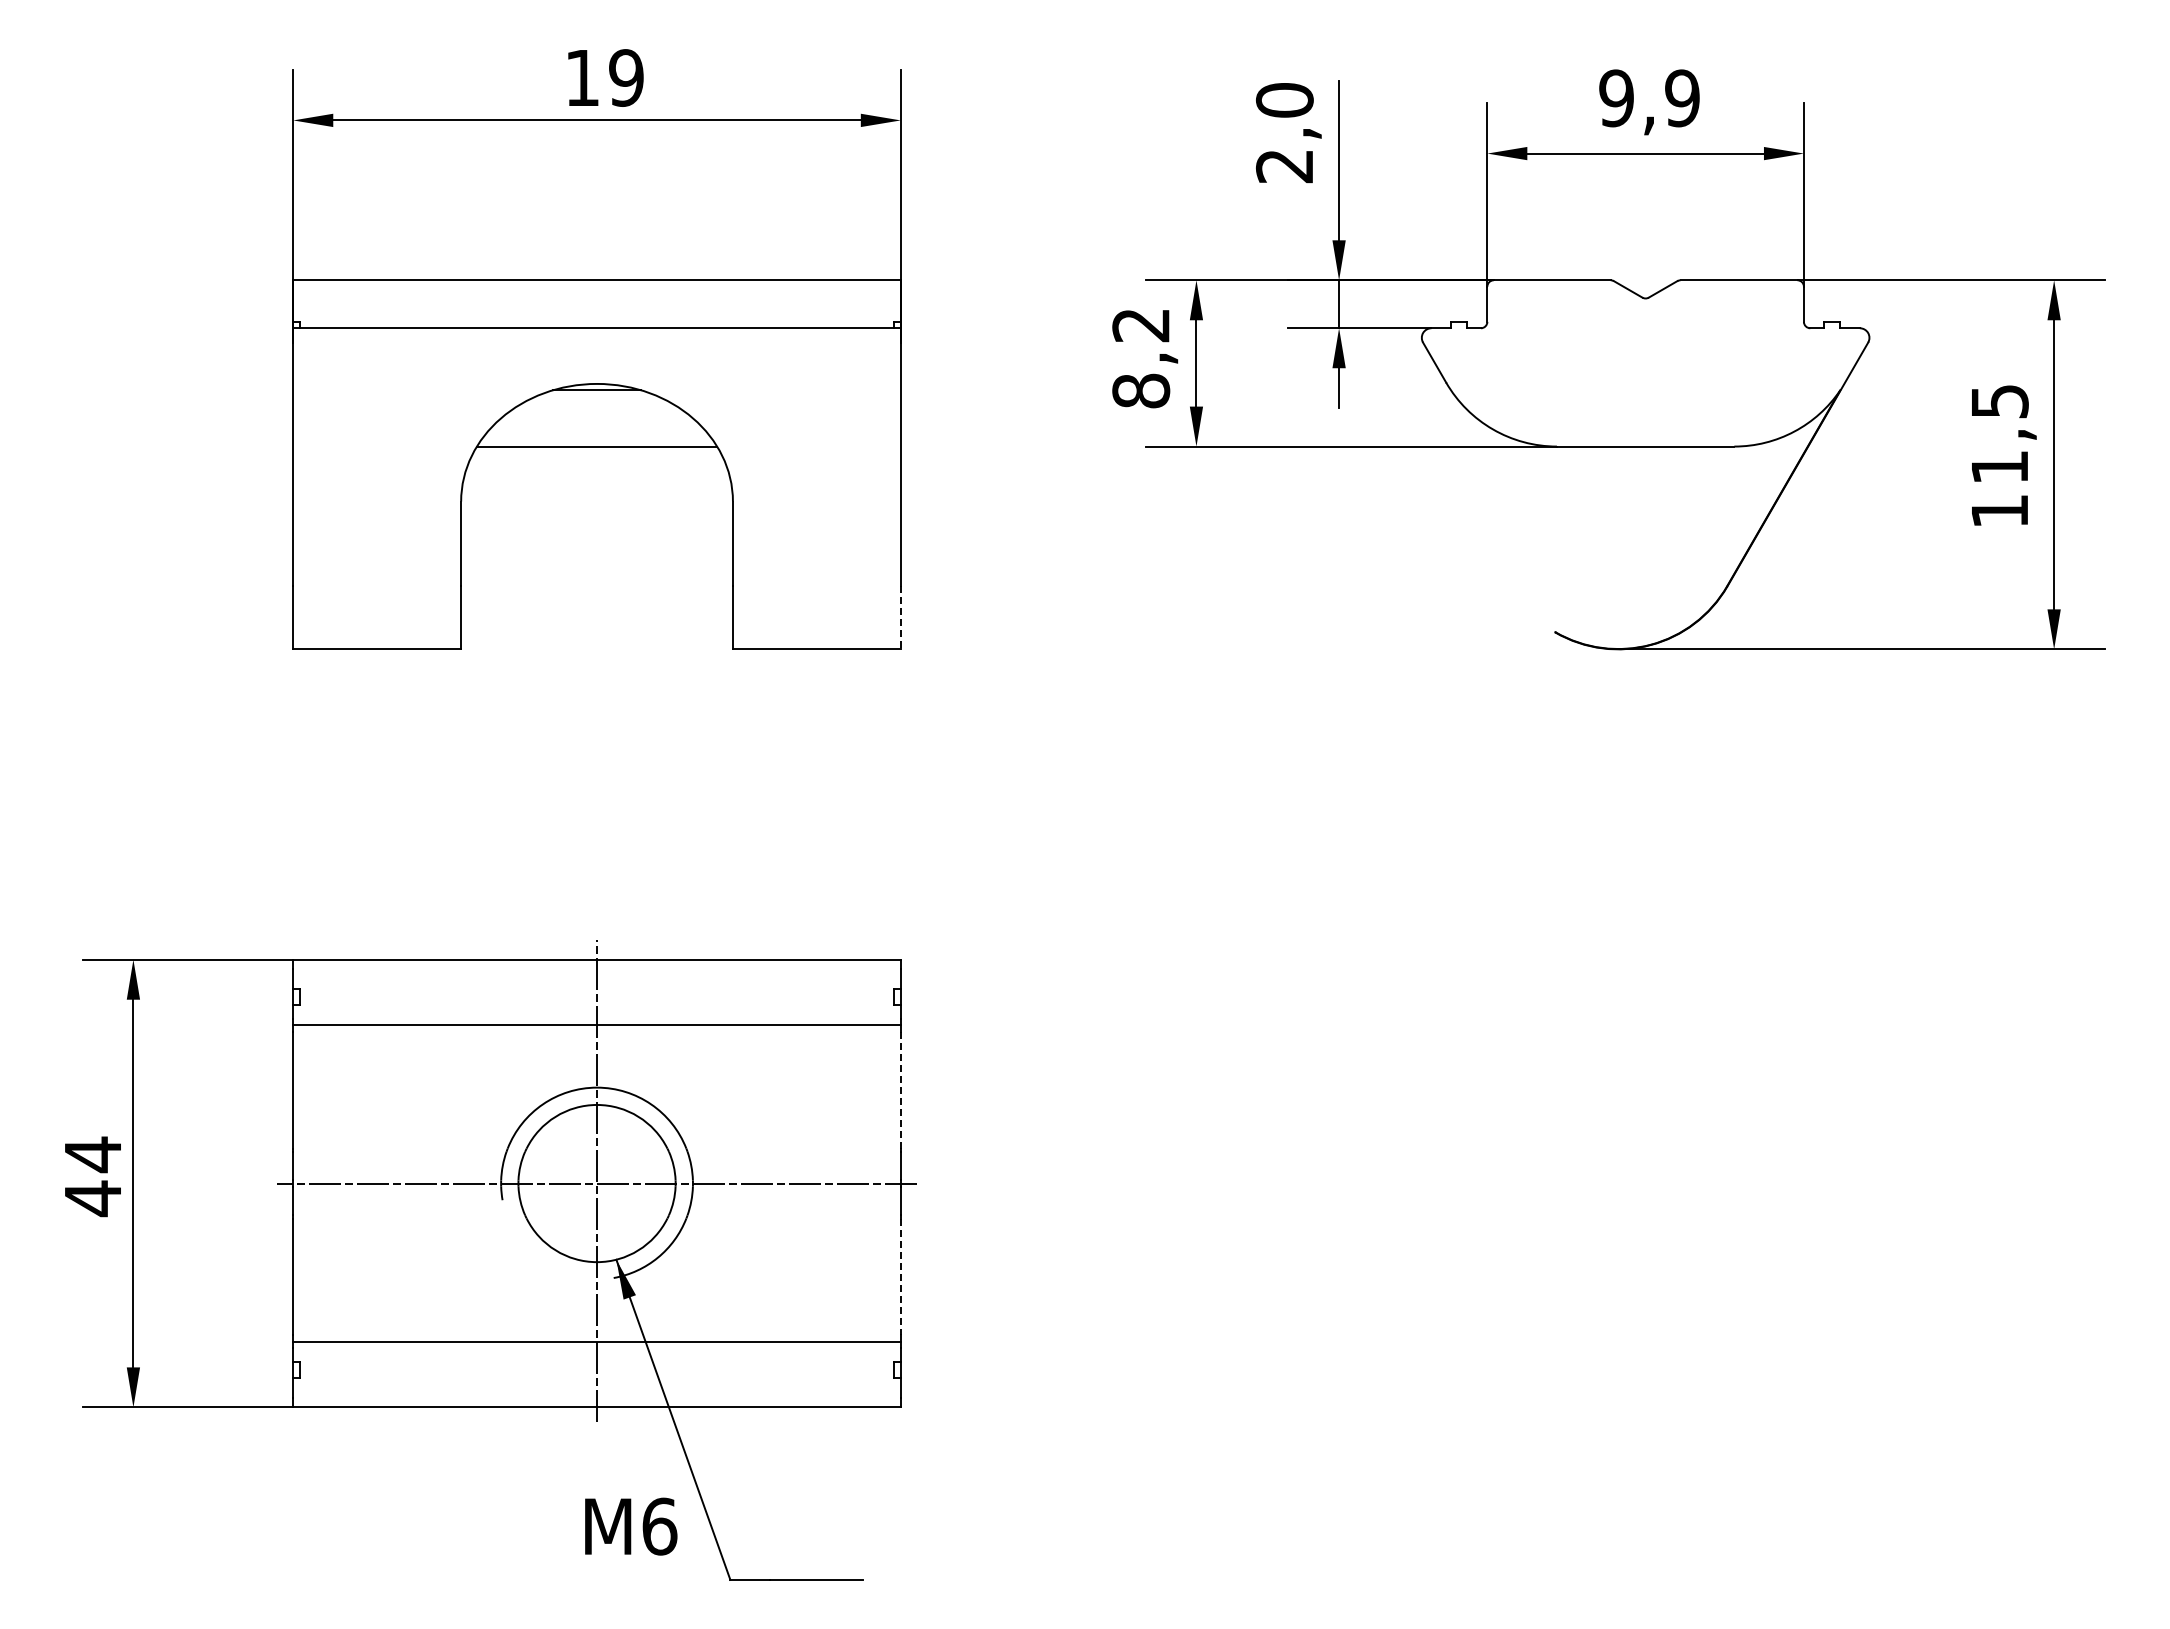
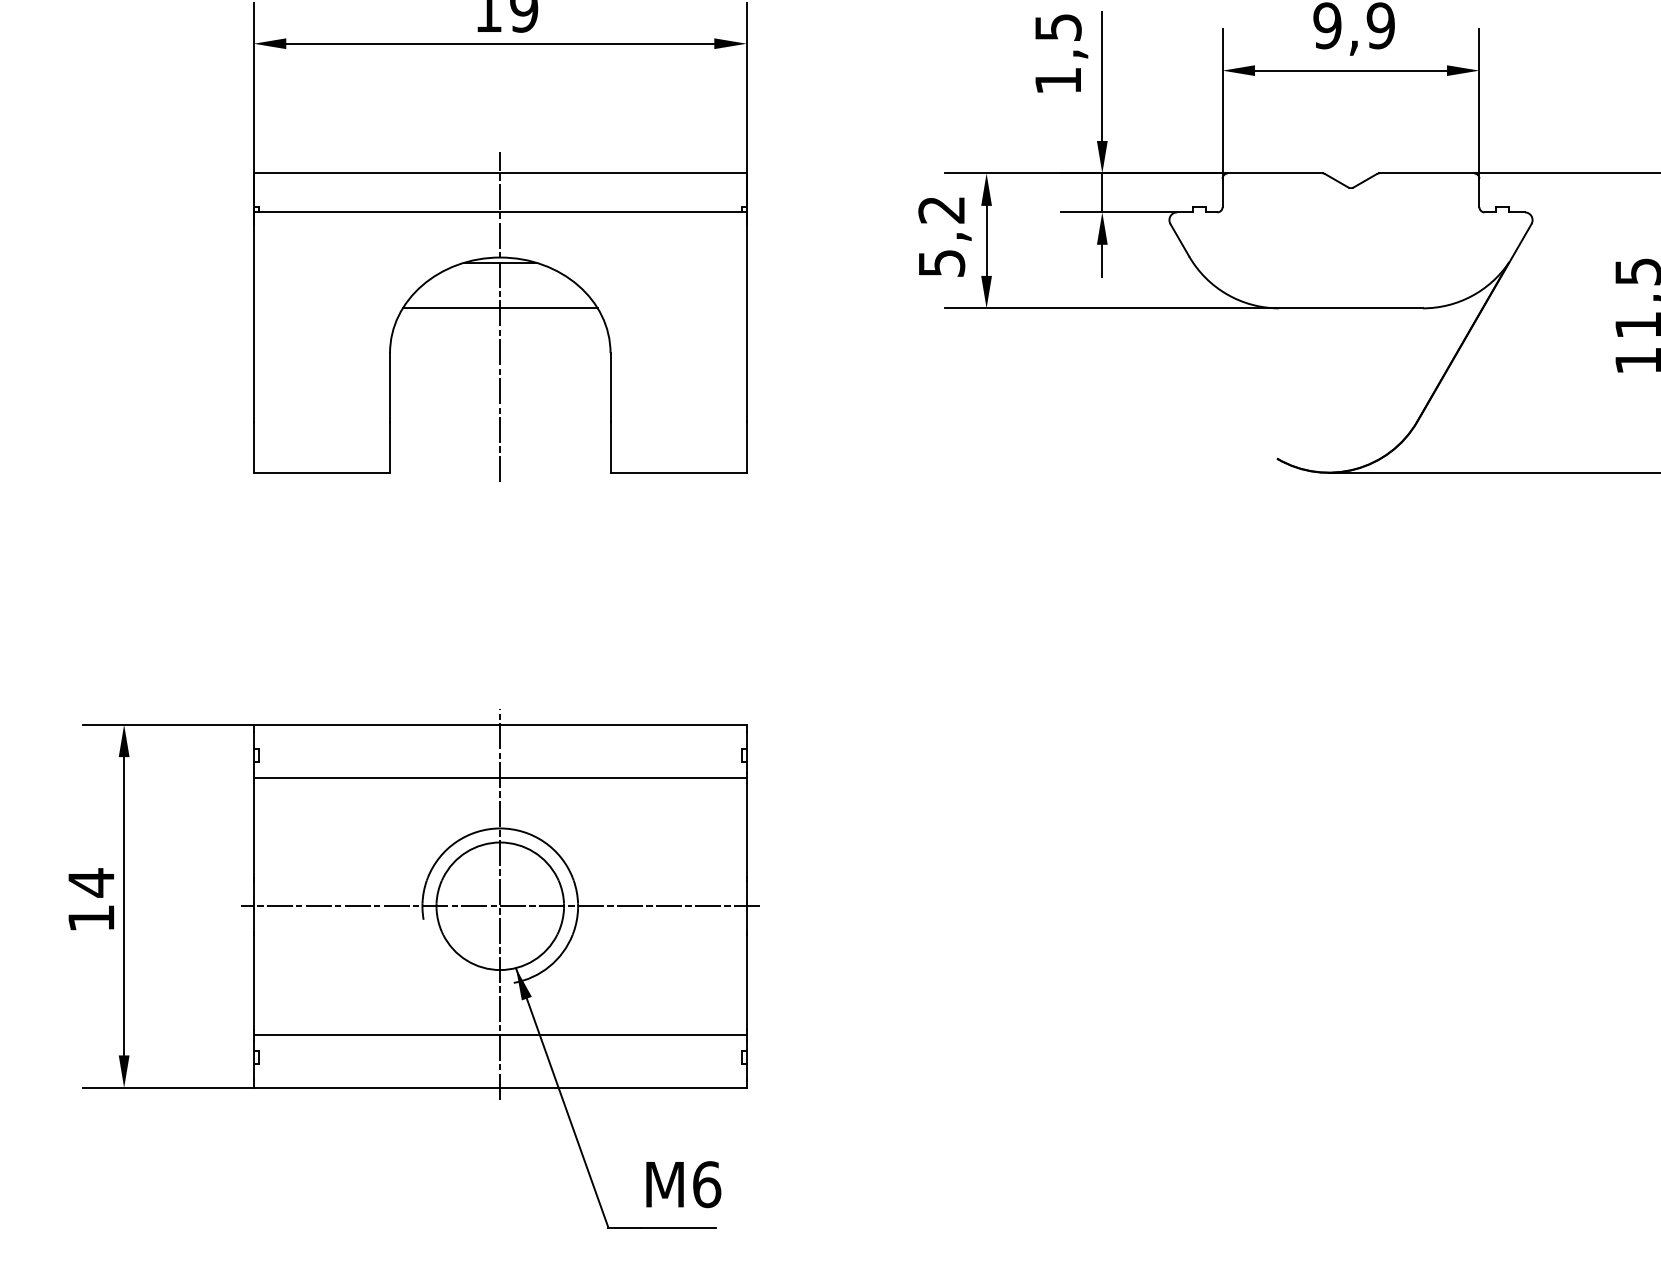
text: (1284, 133) -> (1058, 54), 2,0 -> 1,5
text: (1141, 390) -> (942, 262), 8,2 -> 5,2
line: (597, 456) -> (500, 316), added
line: (900, 617) -> (746, 447), dashed -> solid
line: (900, 1090) -> (746, 830), dashed -> solid
text: (92, 1198) -> (90, 918), 44 -> 14
line: (900, 1277) -> (746, 982), dashed -> solid
text: (631, 1526) -> (684, 1184), moved

